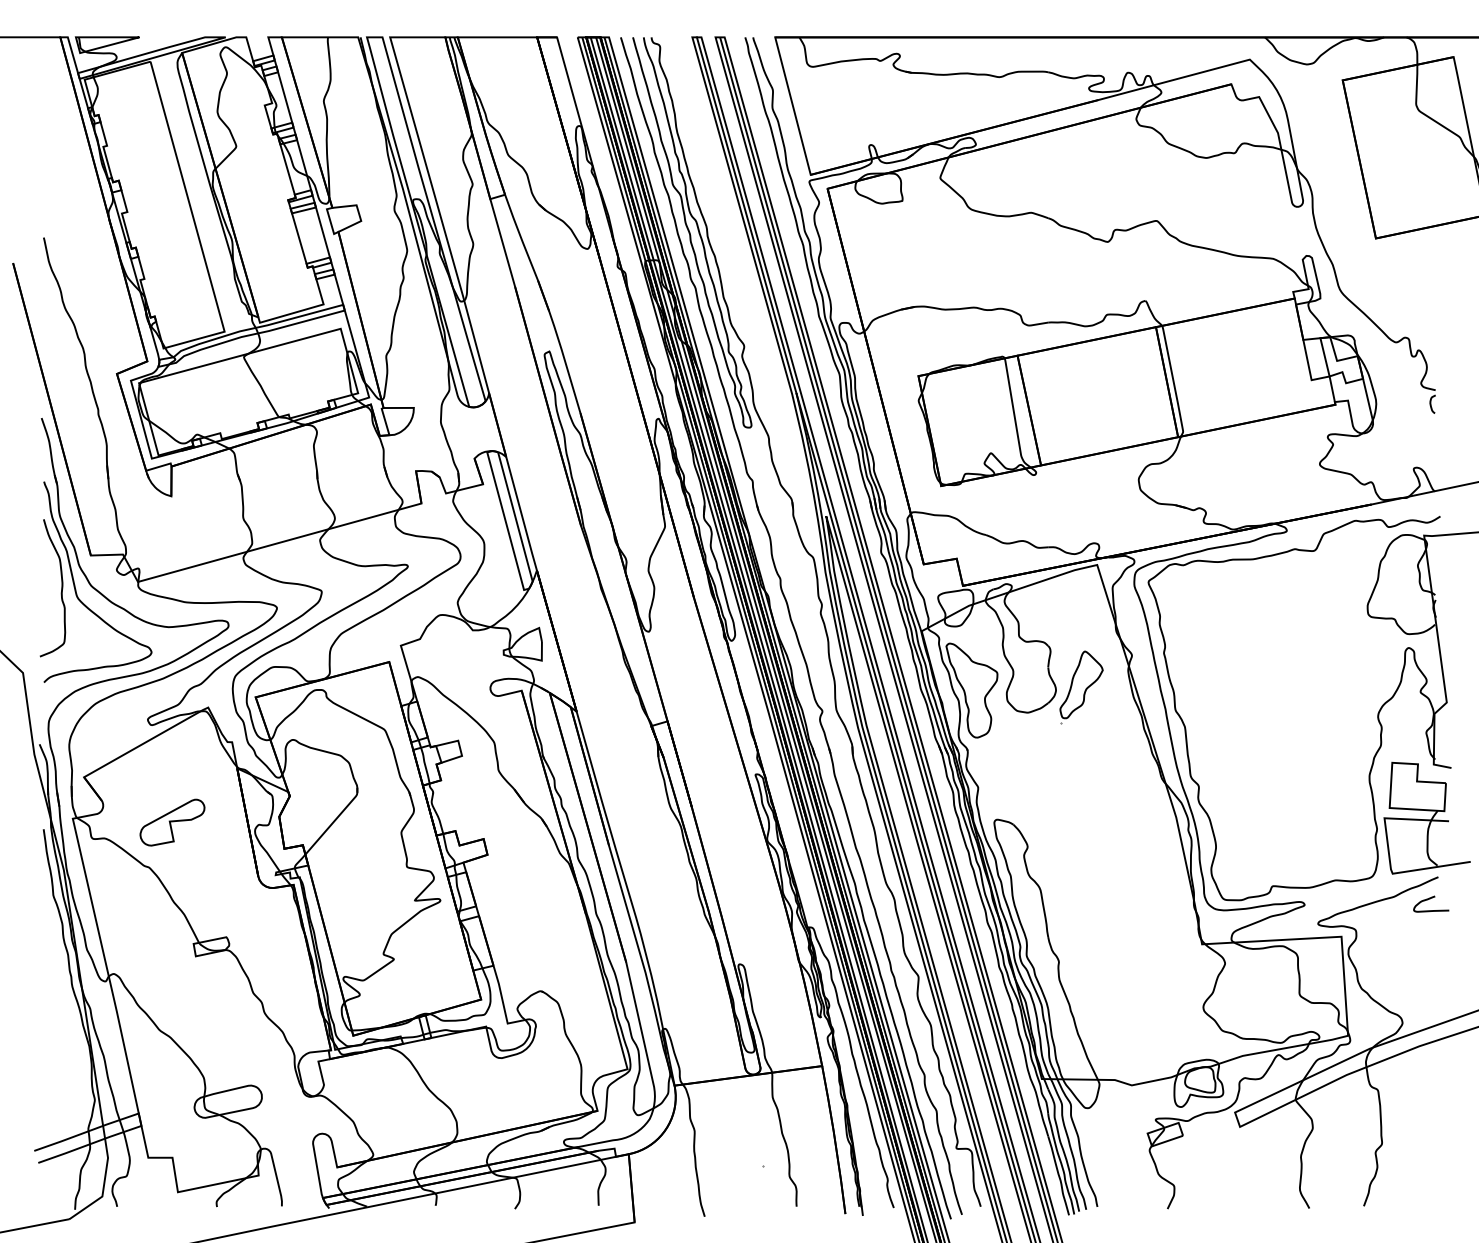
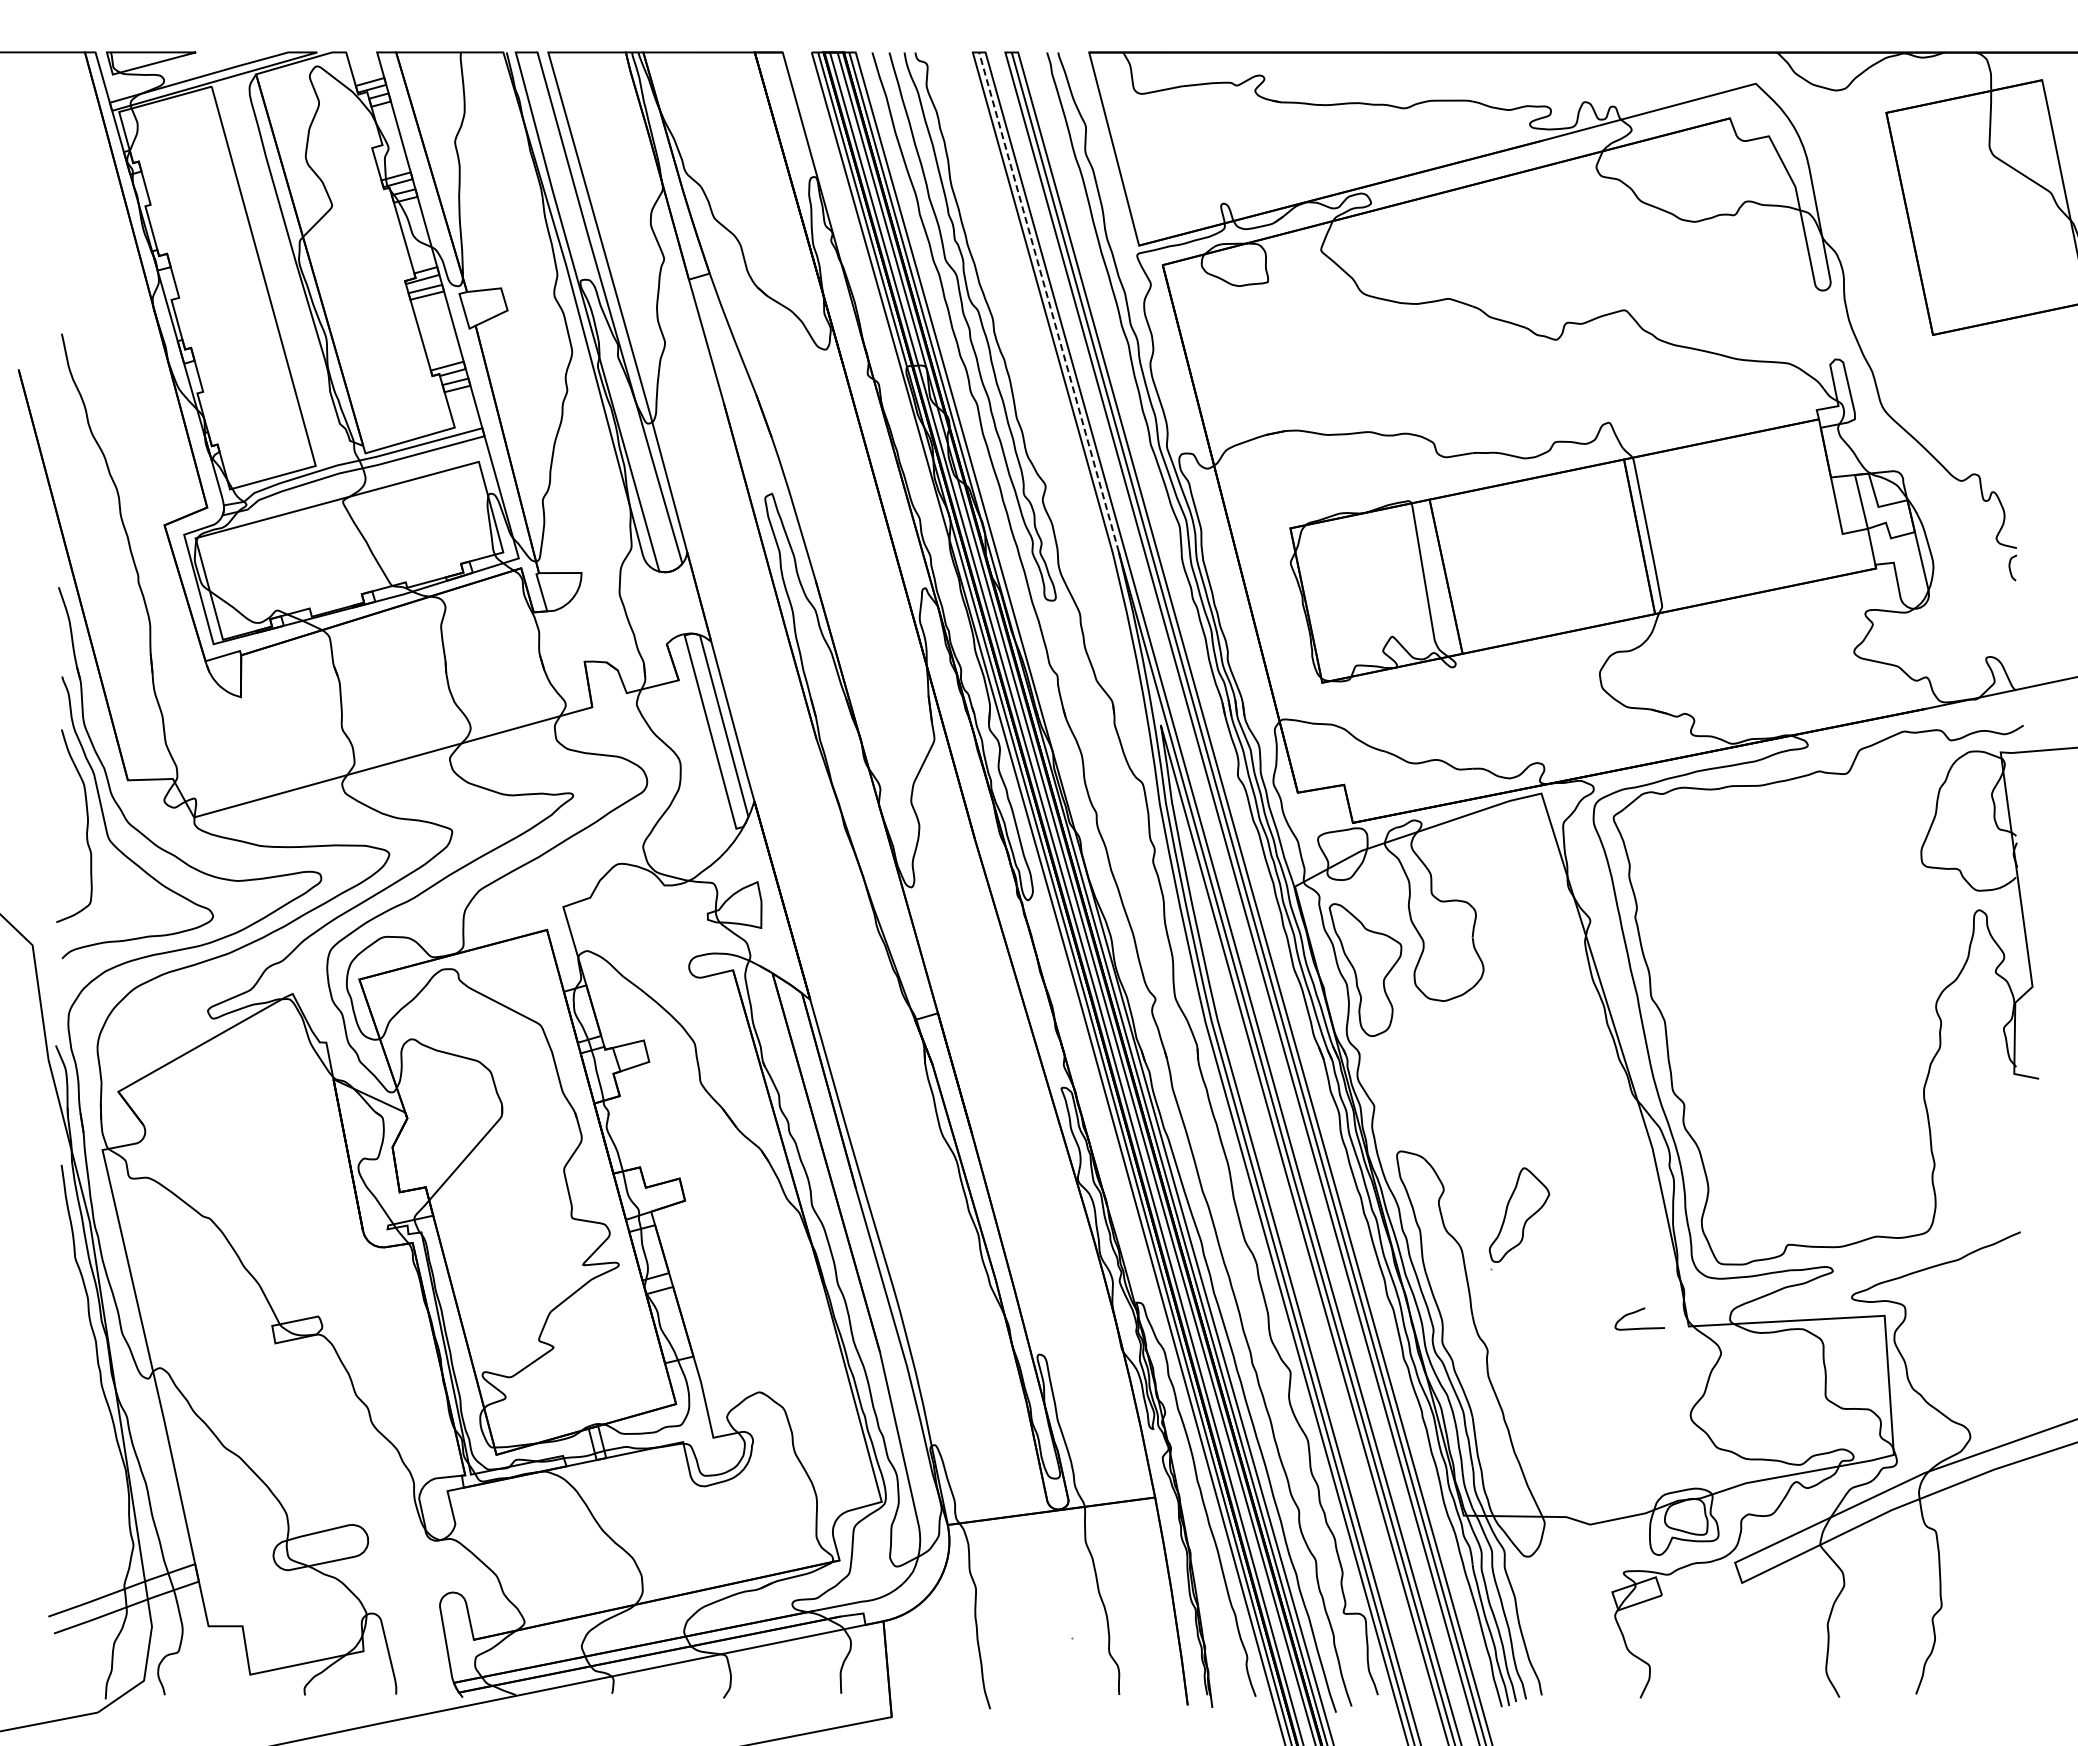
line: (746, 214) -> (1048, 301), solid -> dashed
part: (1081, 687) -> (1519, 1218), moved
part: (1427, 818) -> (2005, 1149), removed
part: (172, 822) -> (242, 1155), removed
curve: (1429, 899) -> (1637, 1312), moved

